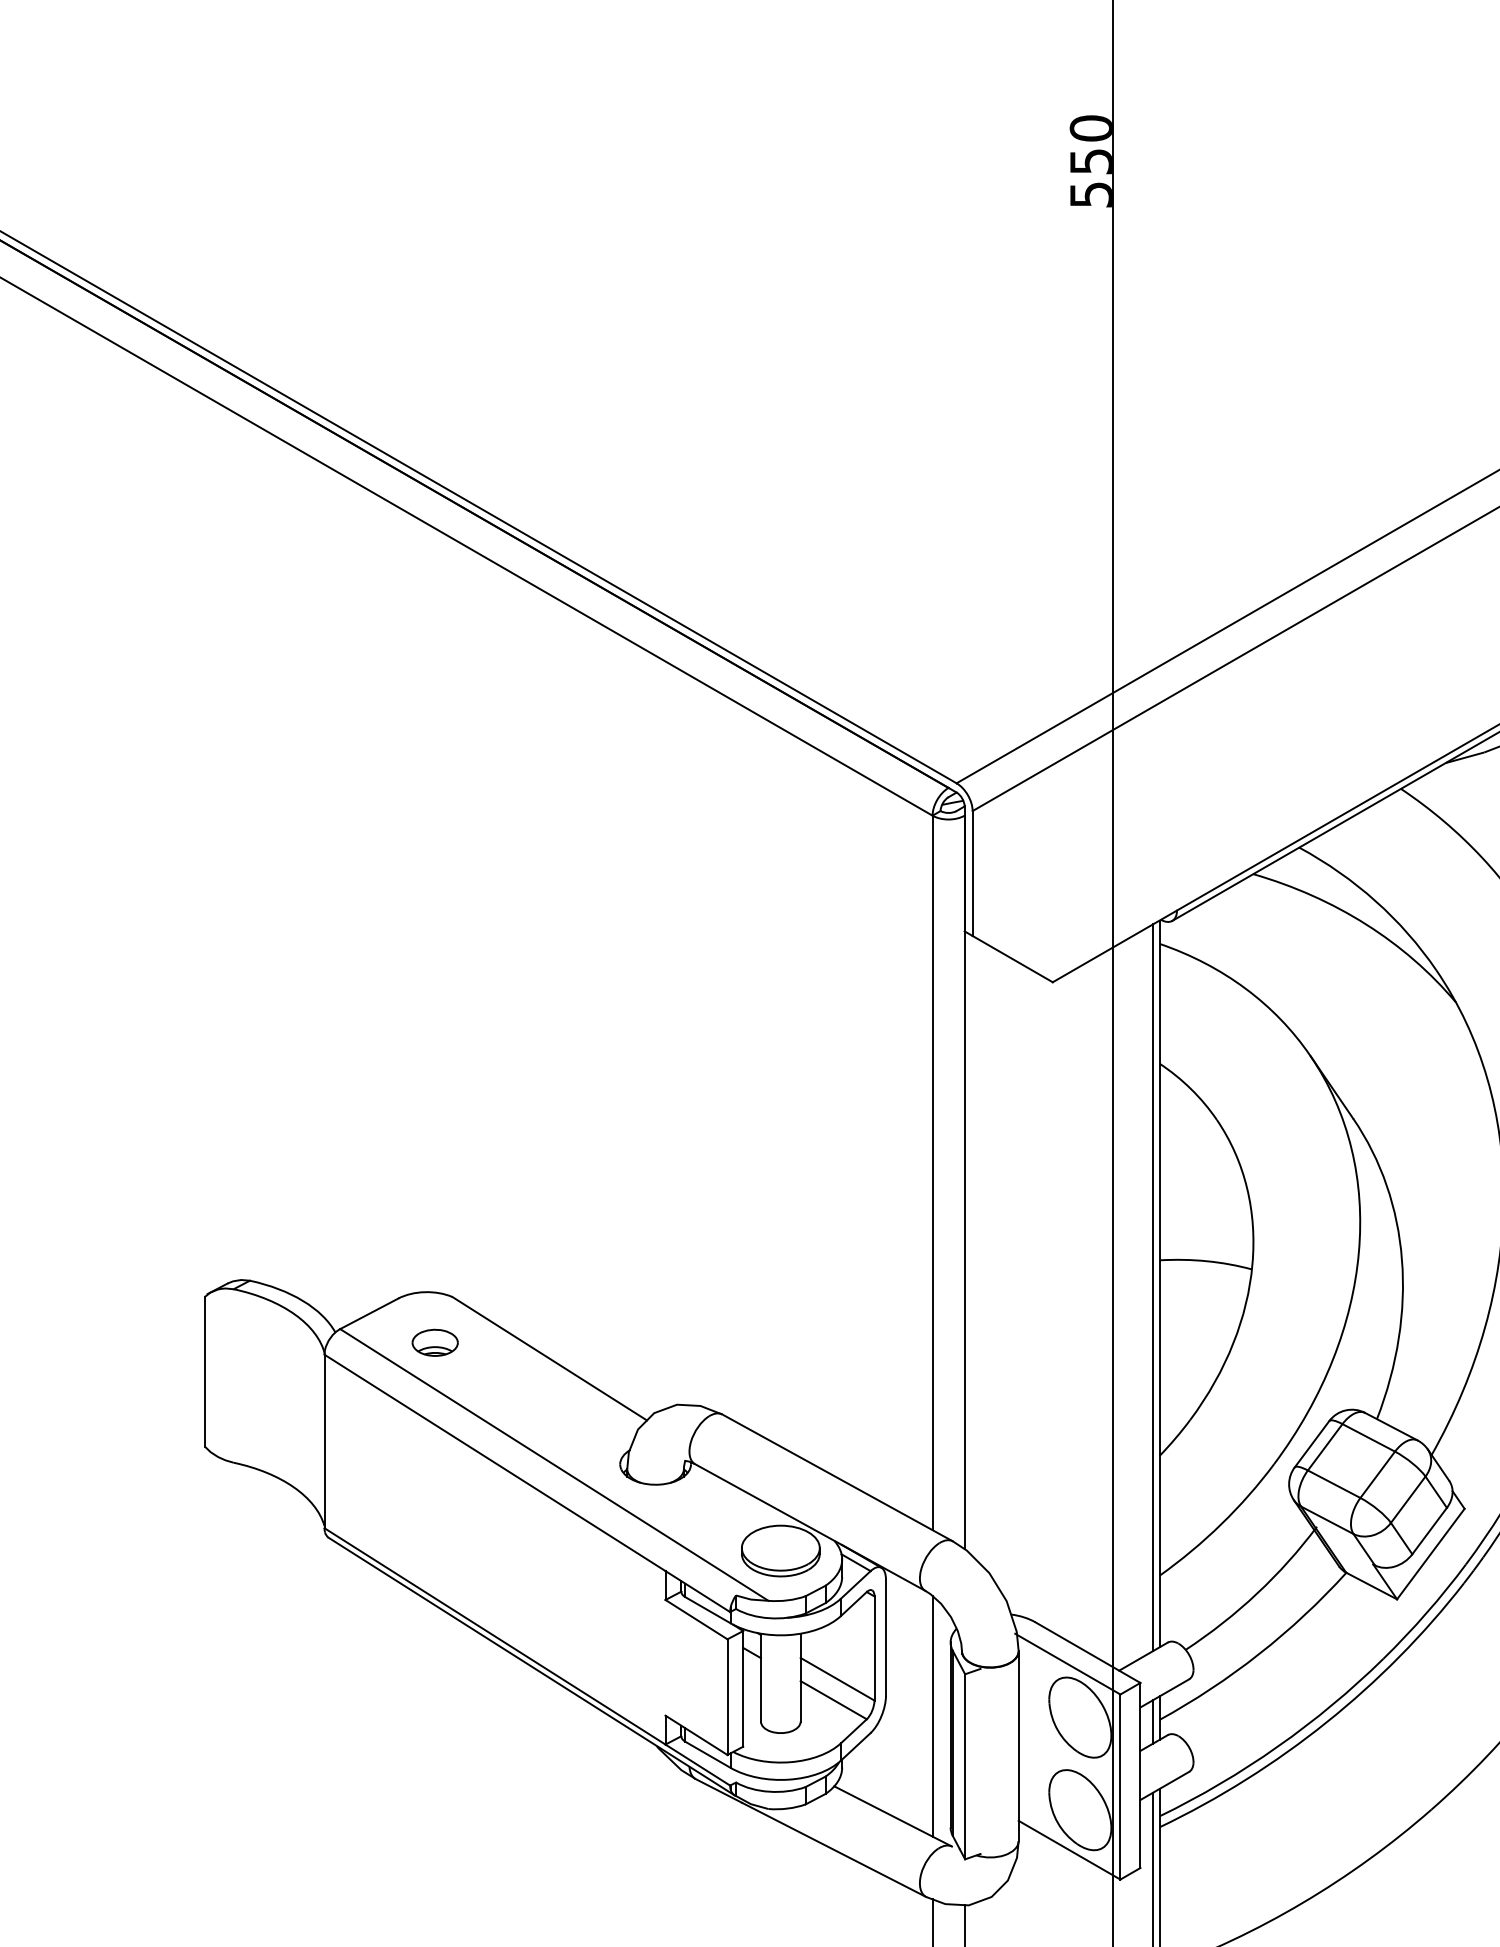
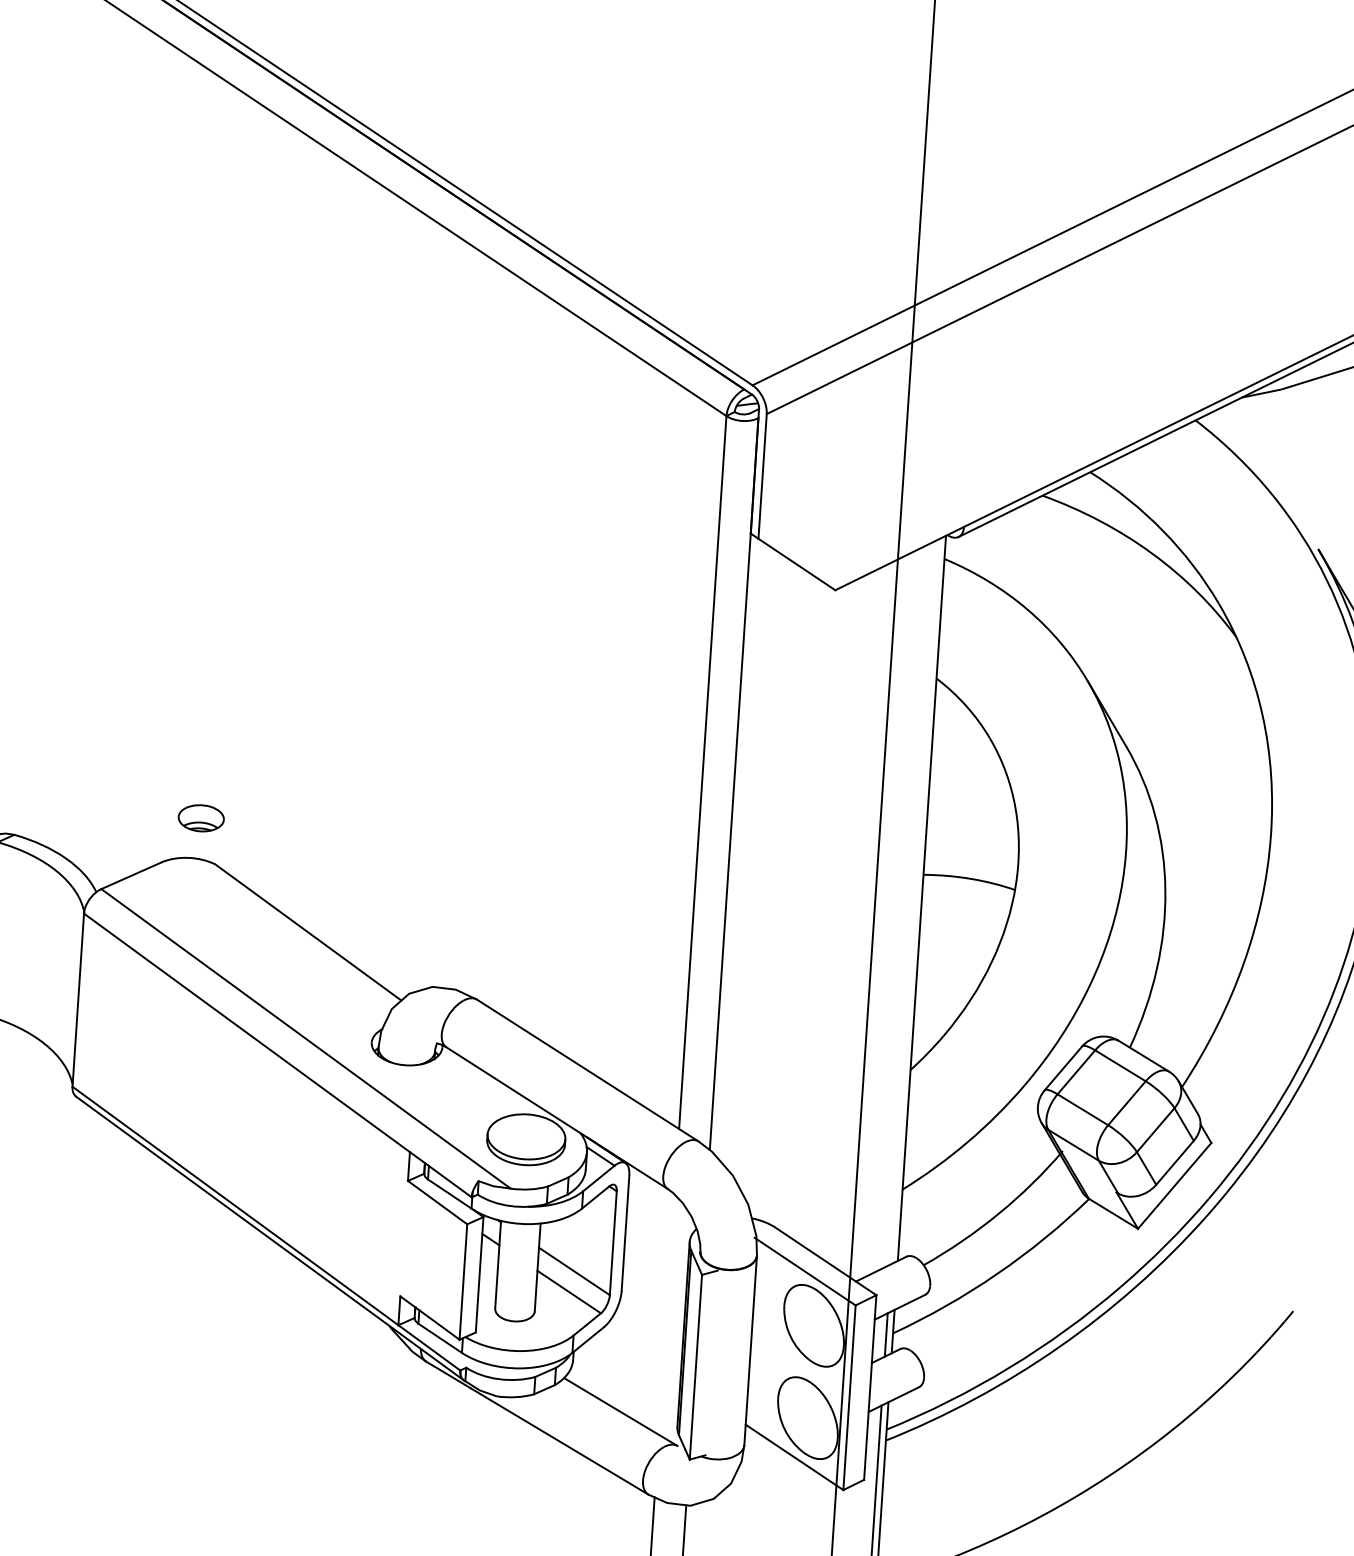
line: (1152, 1287) -> (914, 901), removed
part: (434, 1342) -> (200, 817), moved
line: (932, 1716) -> (666, 1314), removed

